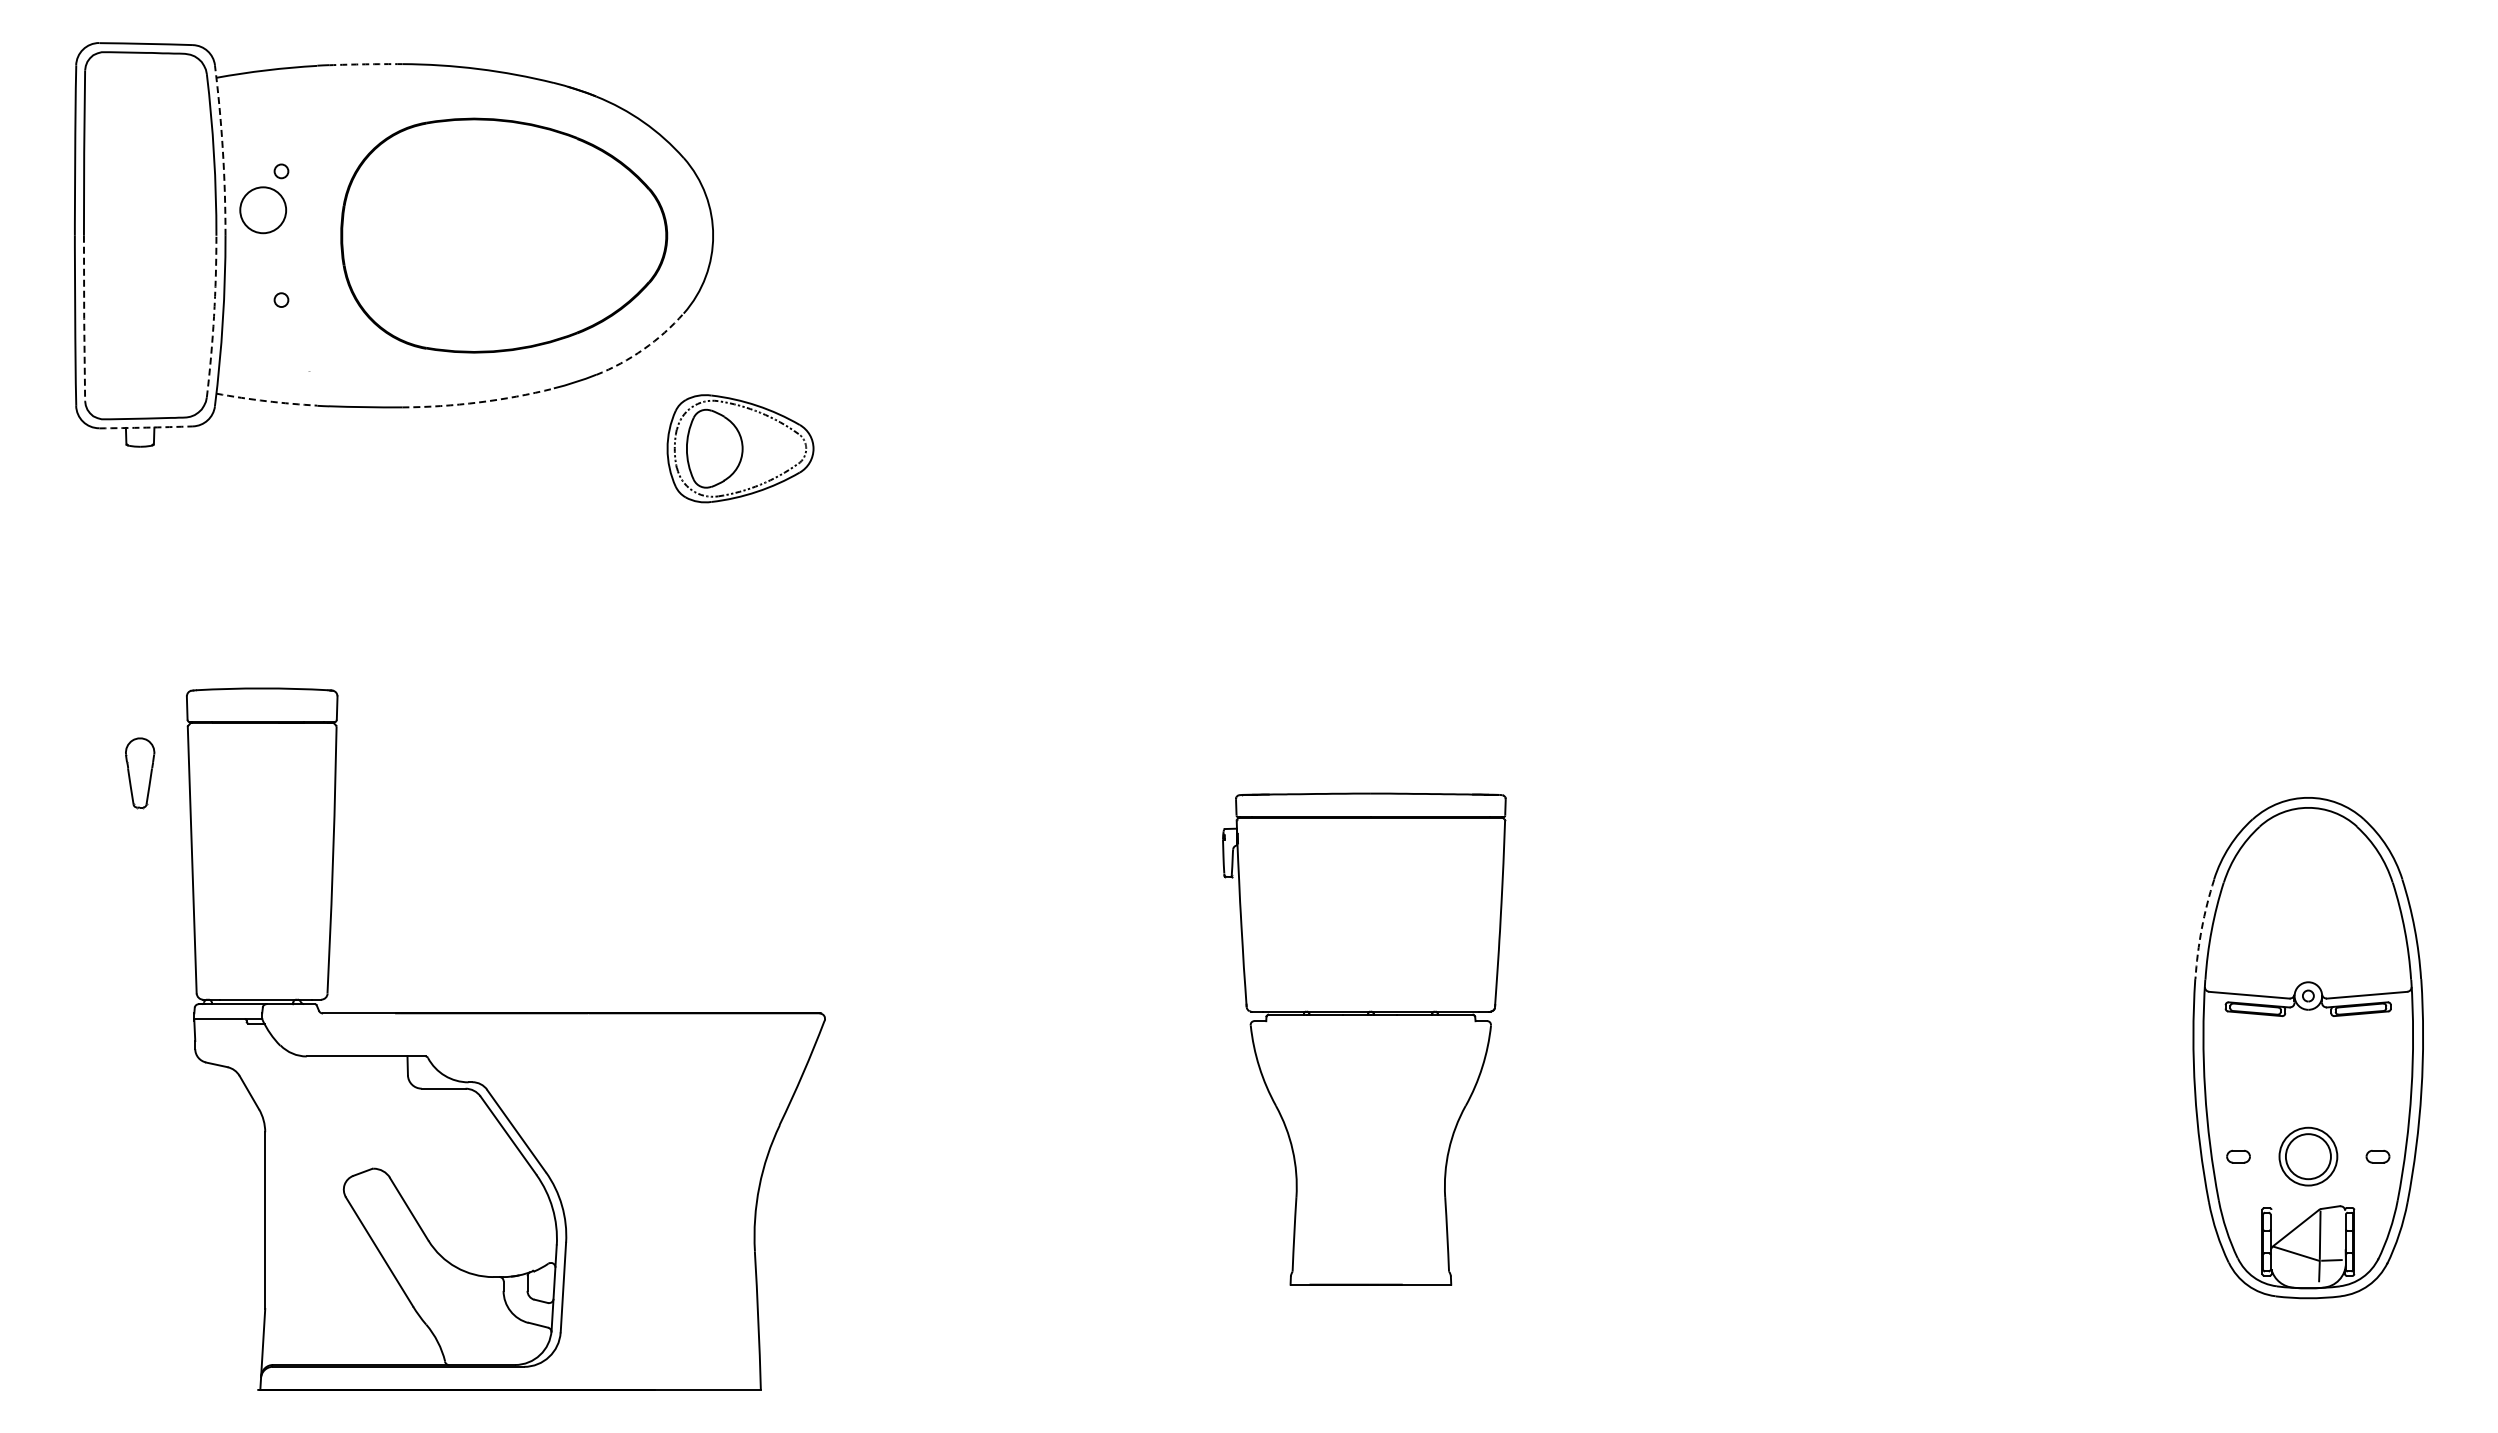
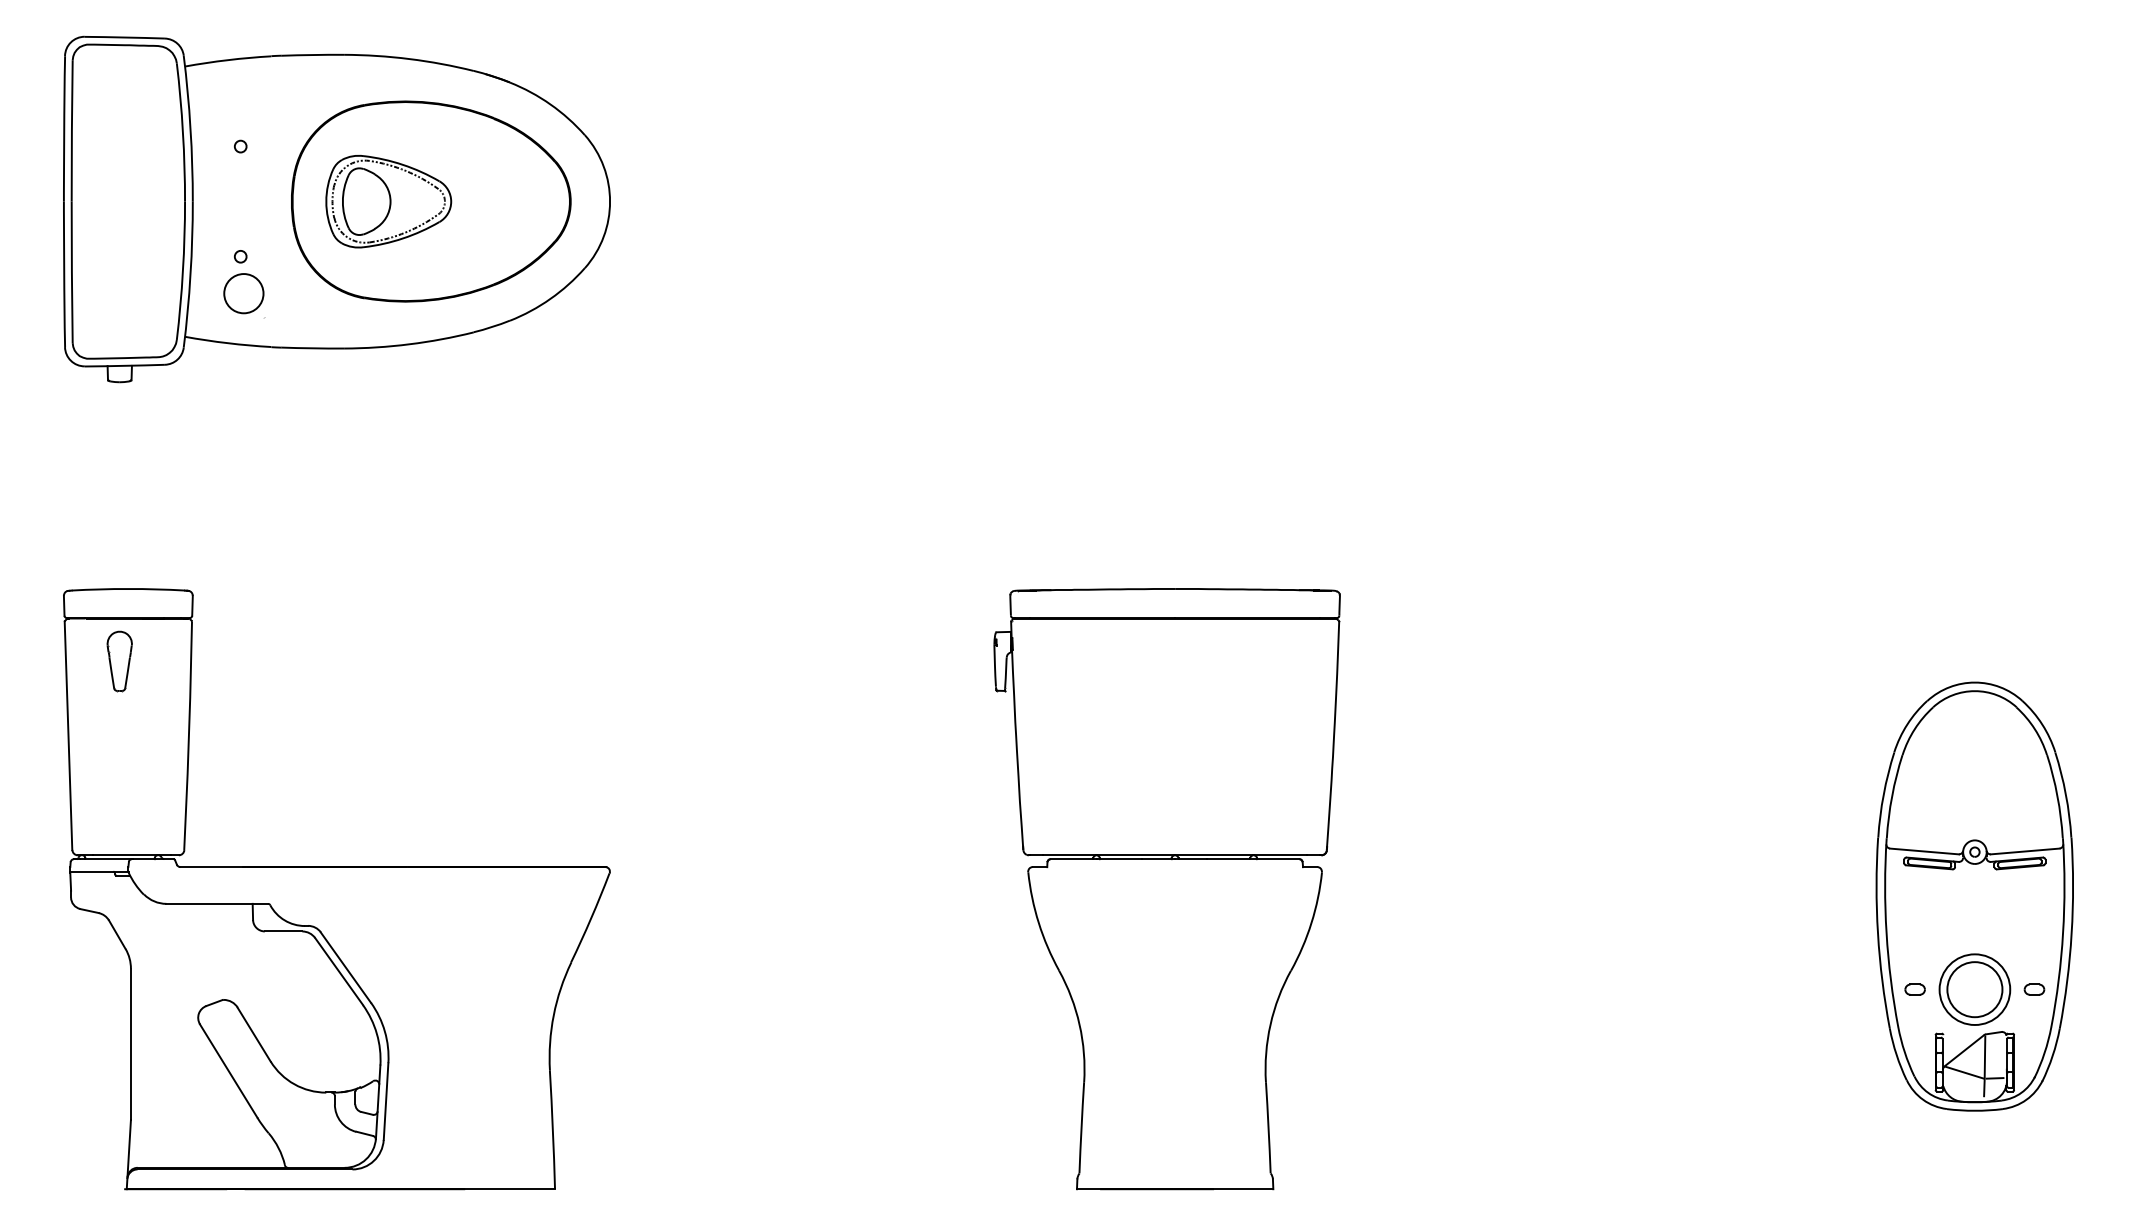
arc: (365, 64) -> (312, 55), dashed -> solid
arc: (222, 150) -> (190, 128), dashed -> solid
circle: (263, 210) -> (244, 293), moved
arc: (214, 316) -> (183, 270), dashed -> solid
line: (84, 318) -> (72, 272), dashed -> solid
arc: (643, 349) -> (550, 298), dashed -> solid
arc: (266, 401) -> (227, 343), dashed -> solid
arc: (478, 402) -> (409, 344), dashed -> solid
arc: (146, 427) -> (125, 365), dashed -> solid
part: (740, 448) -> (388, 201), moved
arc: (2201, 928) -> (1883, 794), dashed -> solid
part: (505, 1038) -> (336, 888), moved
part: (1364, 1038) -> (1167, 888), size x1.43
part: (2308, 1156) -> (1975, 989), size x1.43

